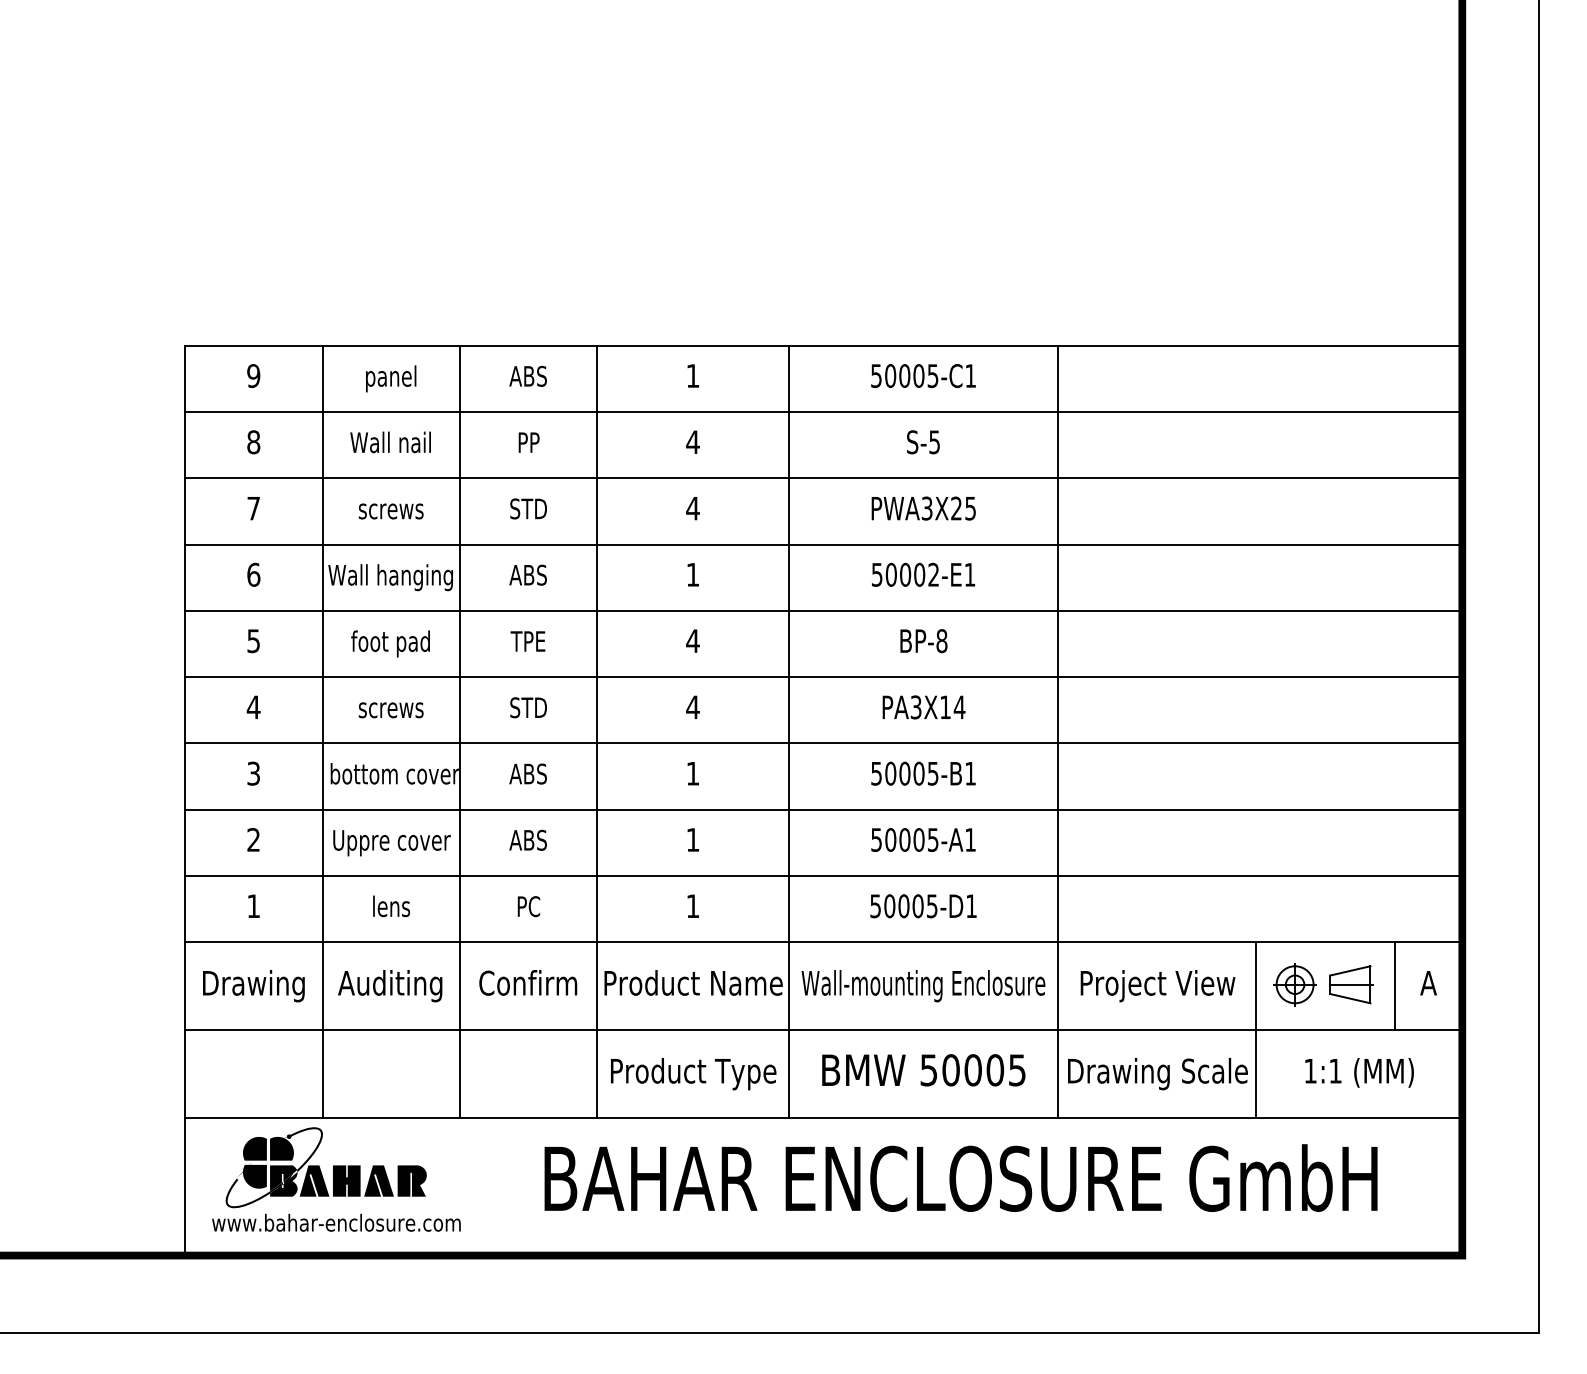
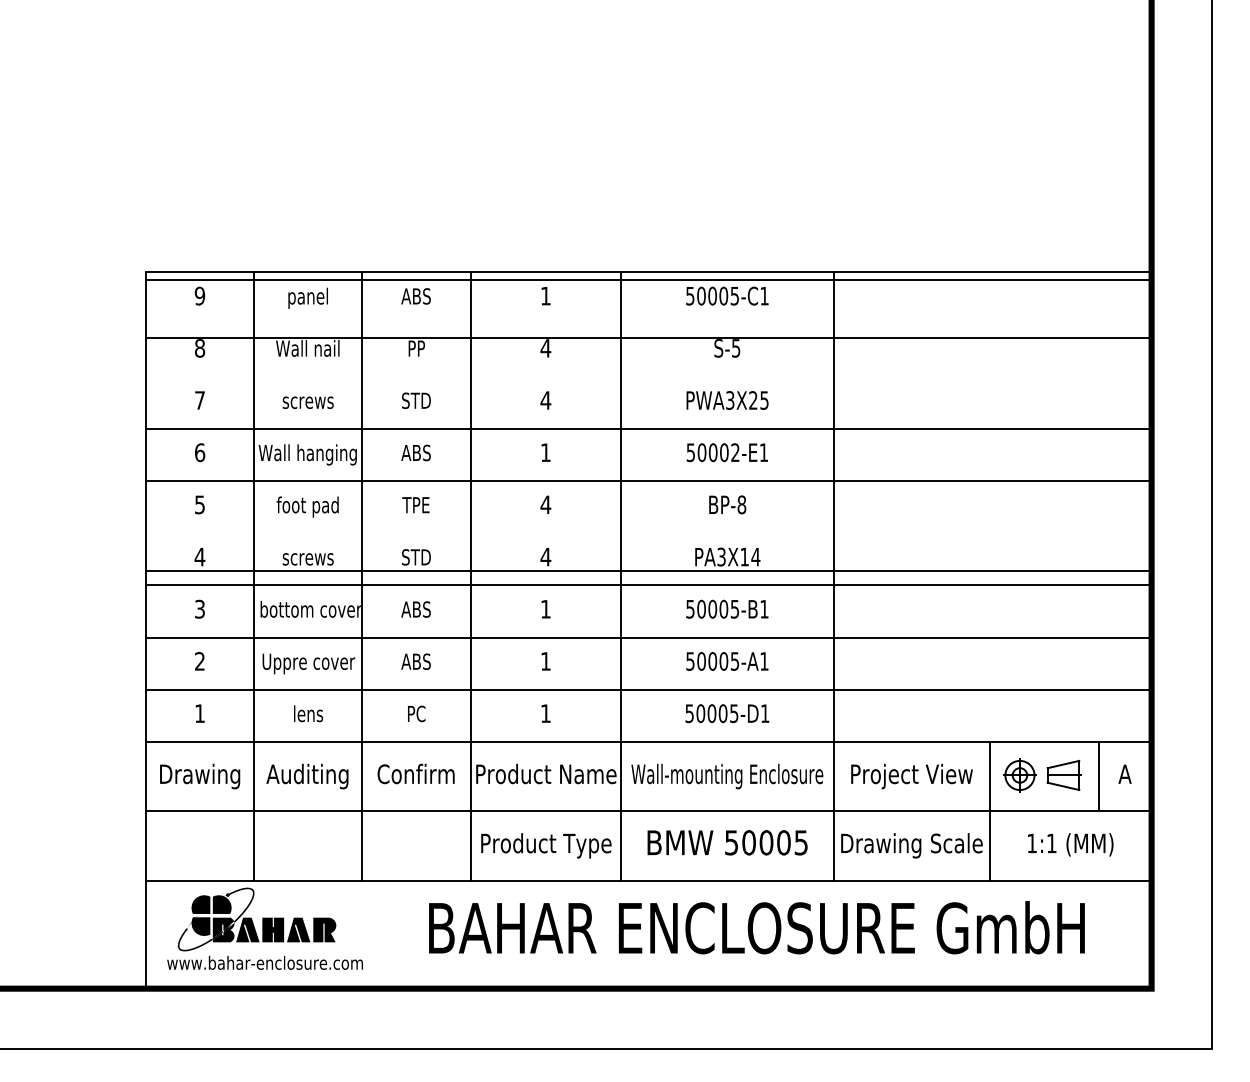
line: (823, 412) -> (648, 280), moved
line: (823, 478) -> (648, 338), moved
line: (823, 677) -> (648, 571), moved

